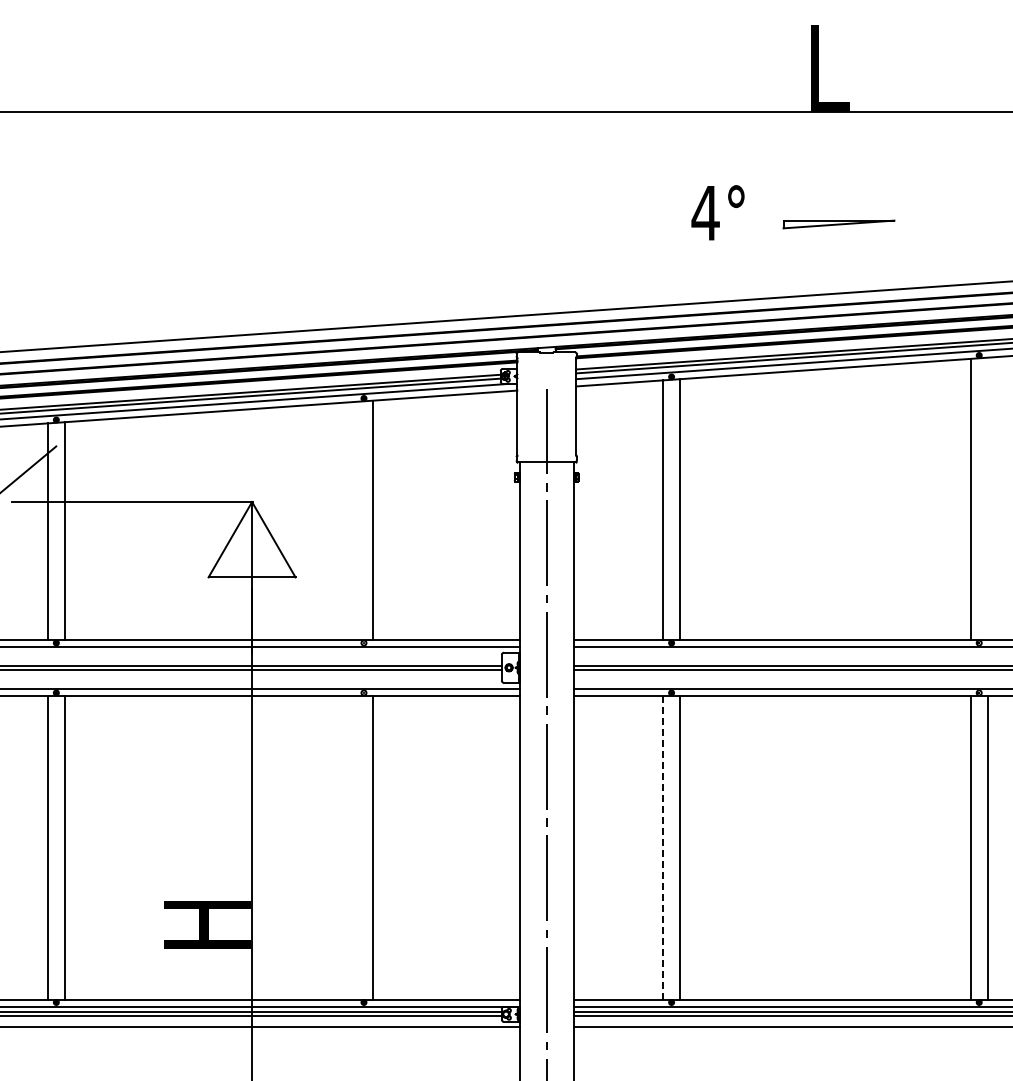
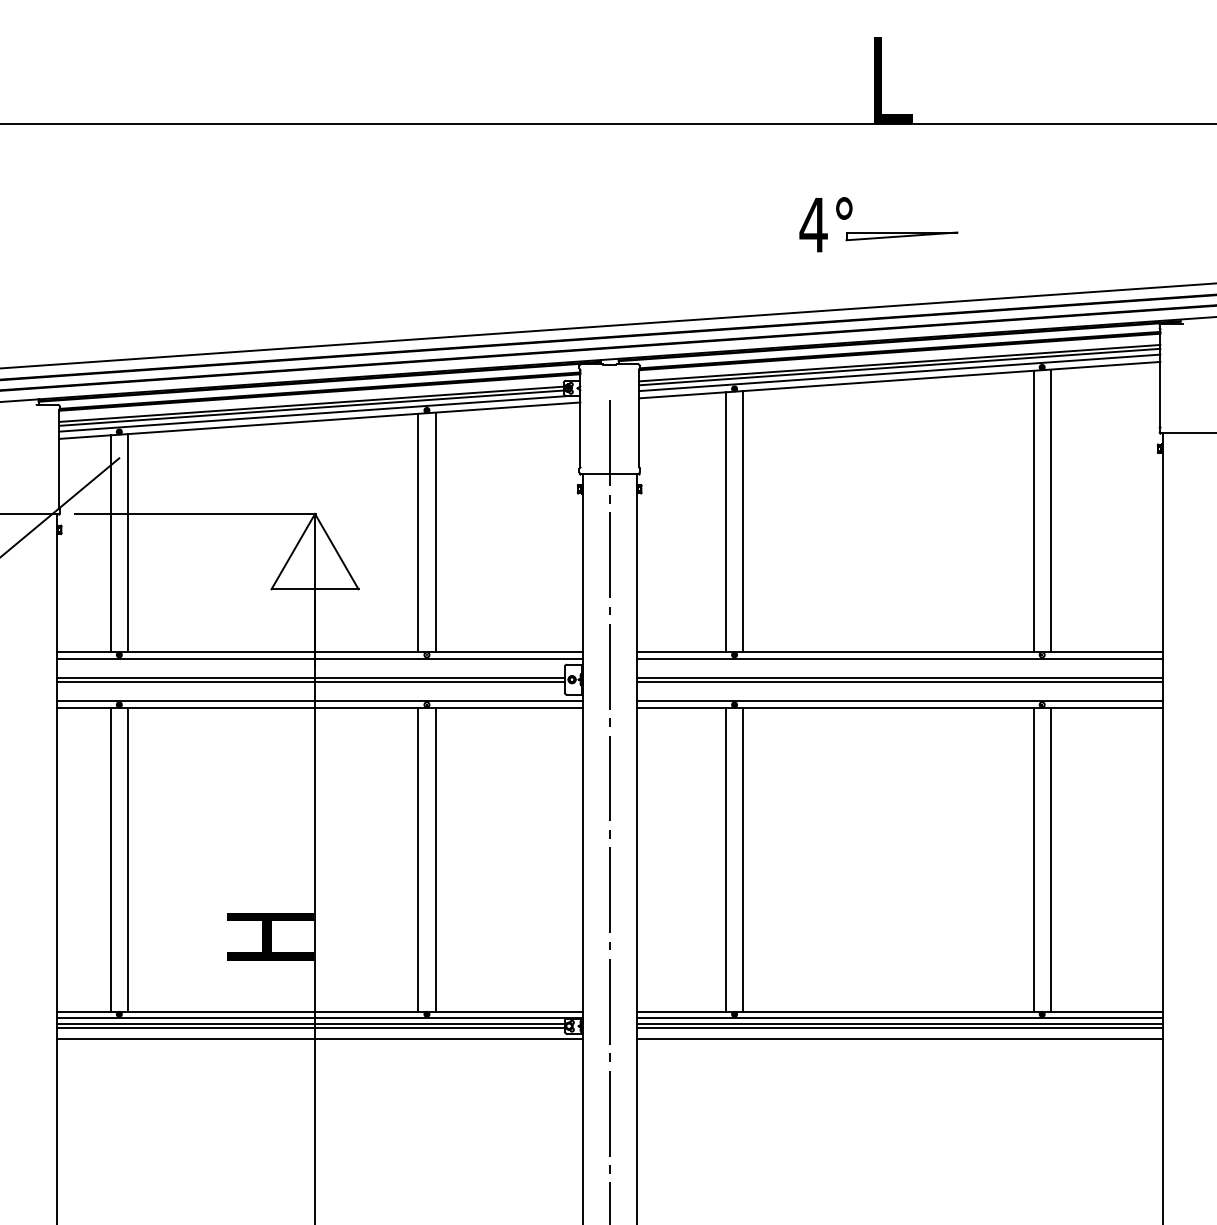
text: (717, 212) -> (825, 224), moved
line: (987, 498) -> (1050, 510), added
line: (355, 520) -> (418, 532), added
line: (355, 847) -> (418, 859), added
line: (662, 847) -> (725, 859), dashed -> solid

